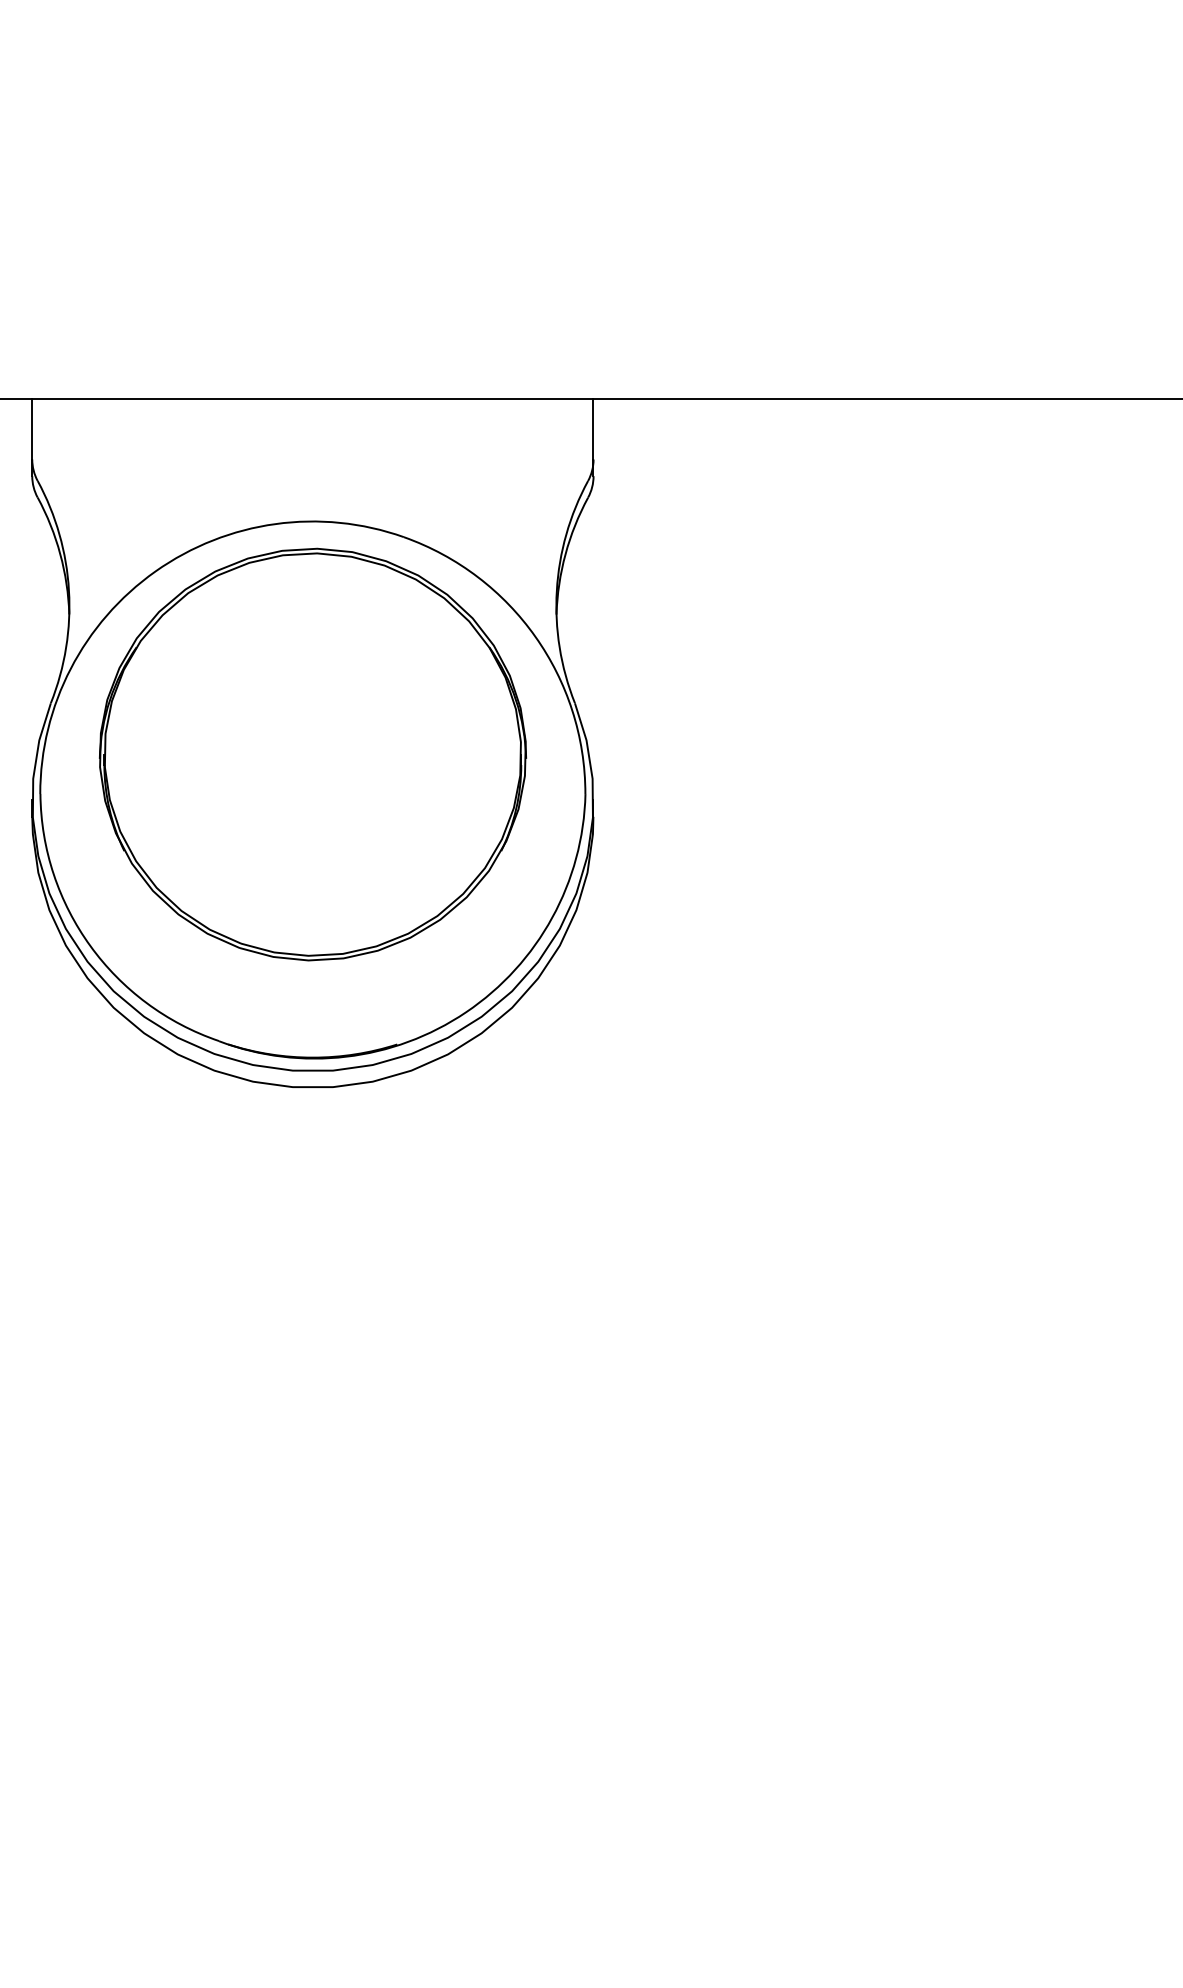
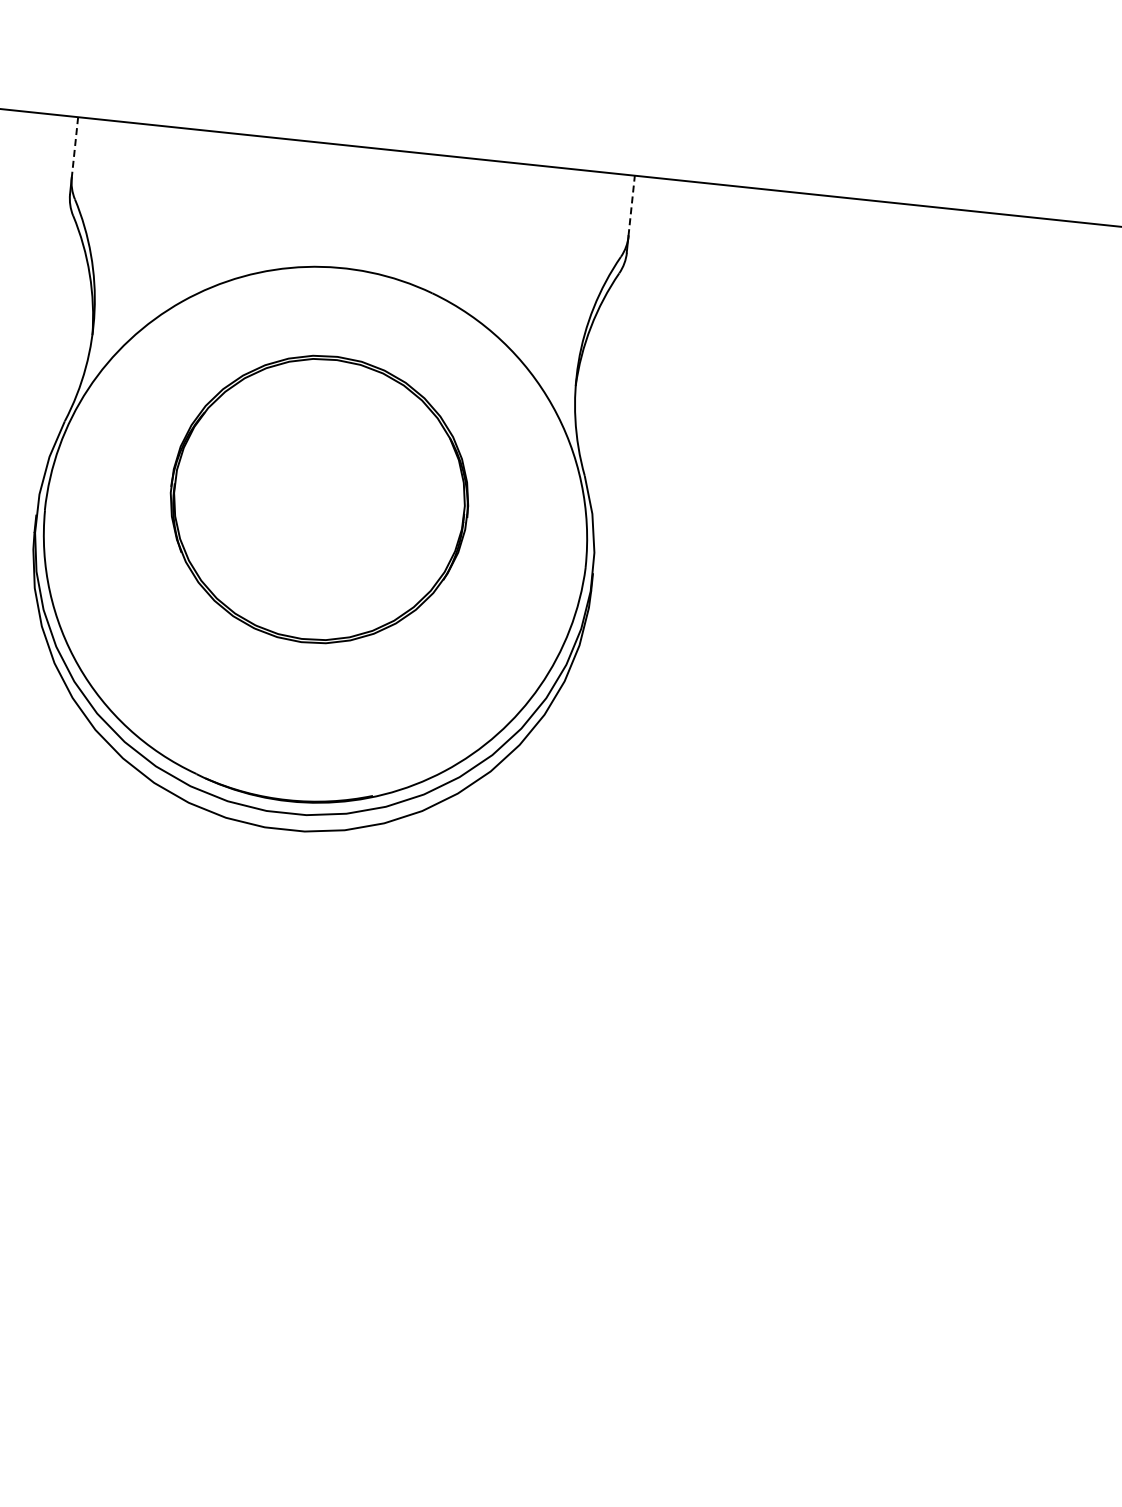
line: (593, 428) -> (631, 205), solid -> dashed
line: (32, 429) -> (75, 147), solid -> dashed
part: (312, 754) -> (319, 499), size x0.7

